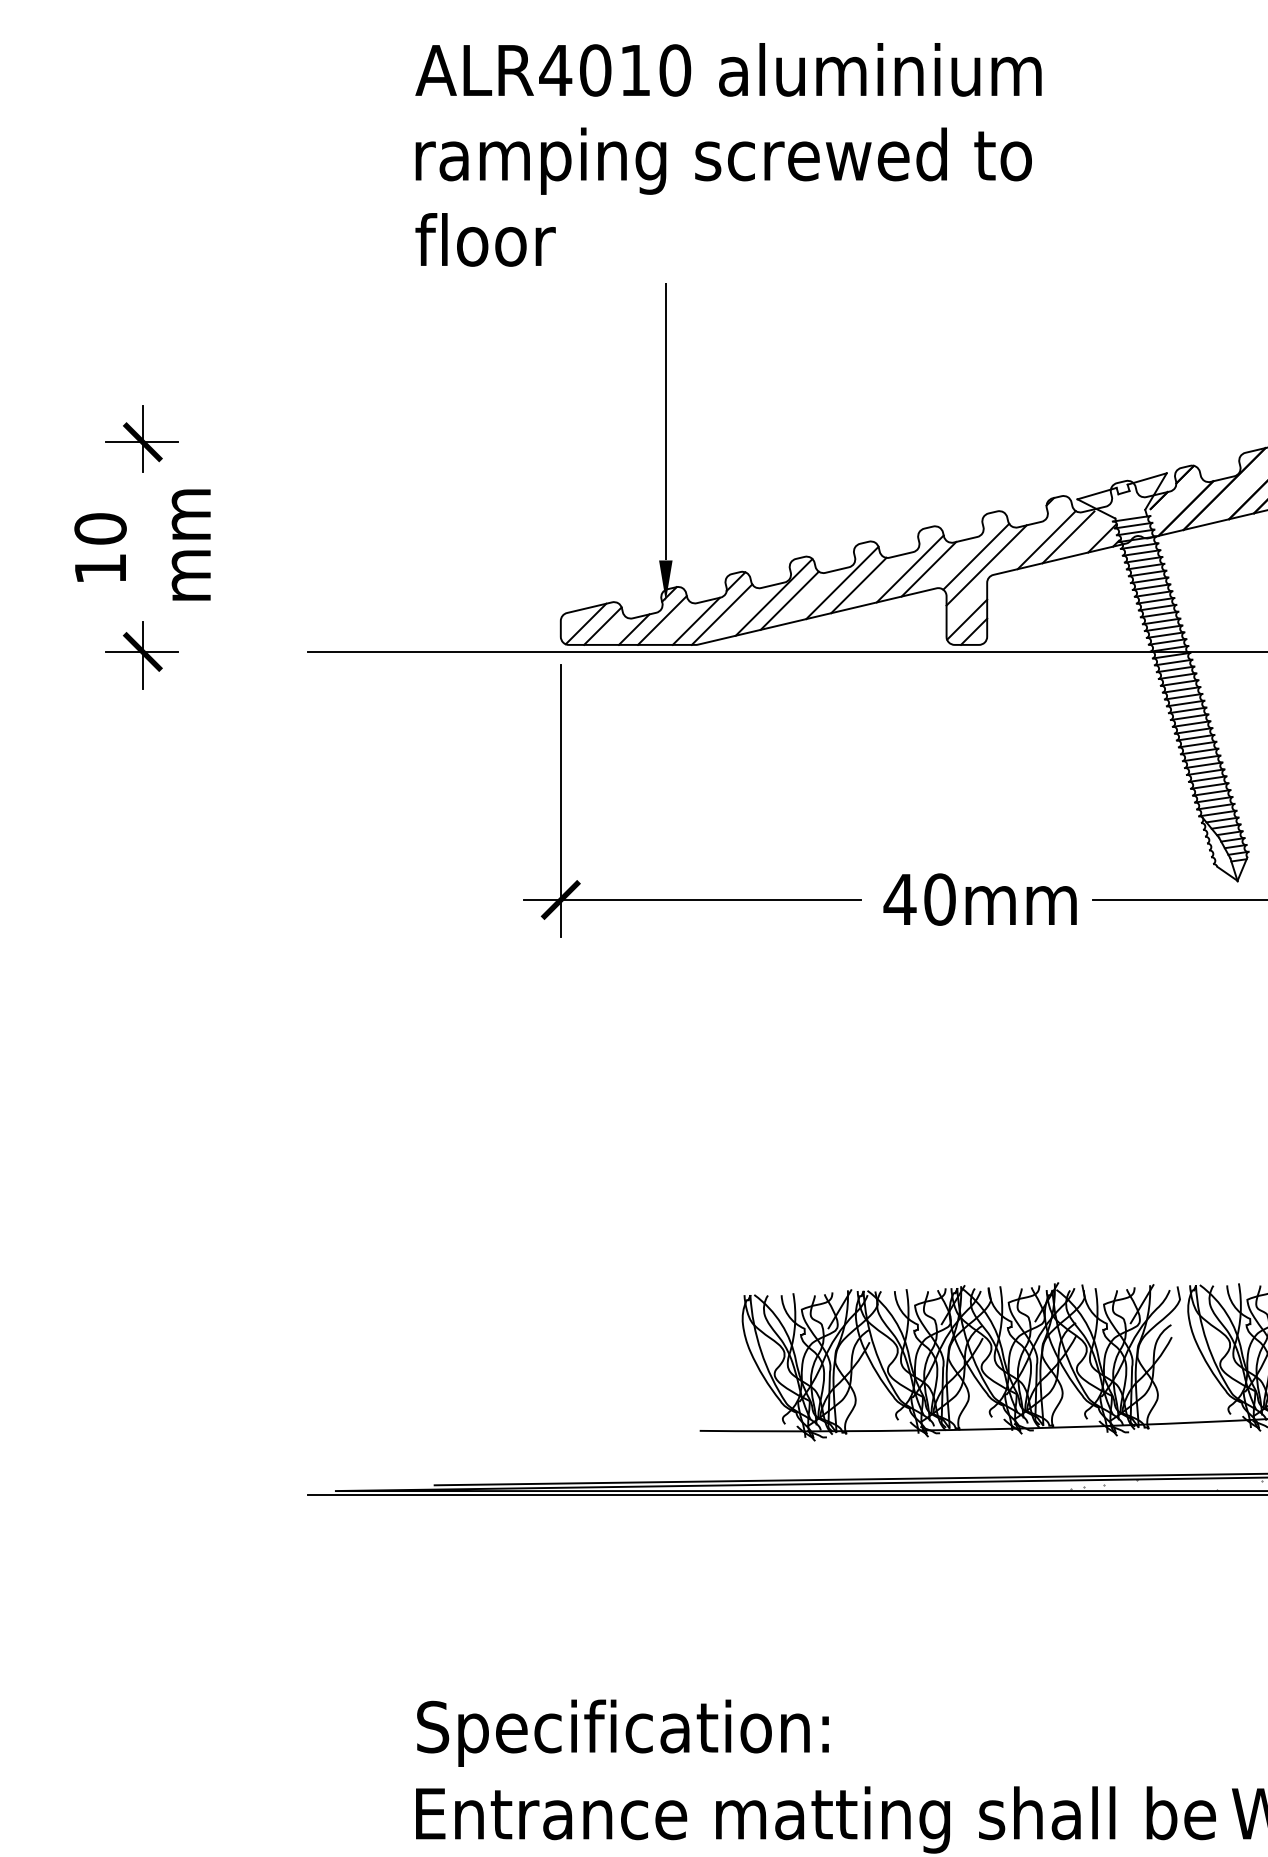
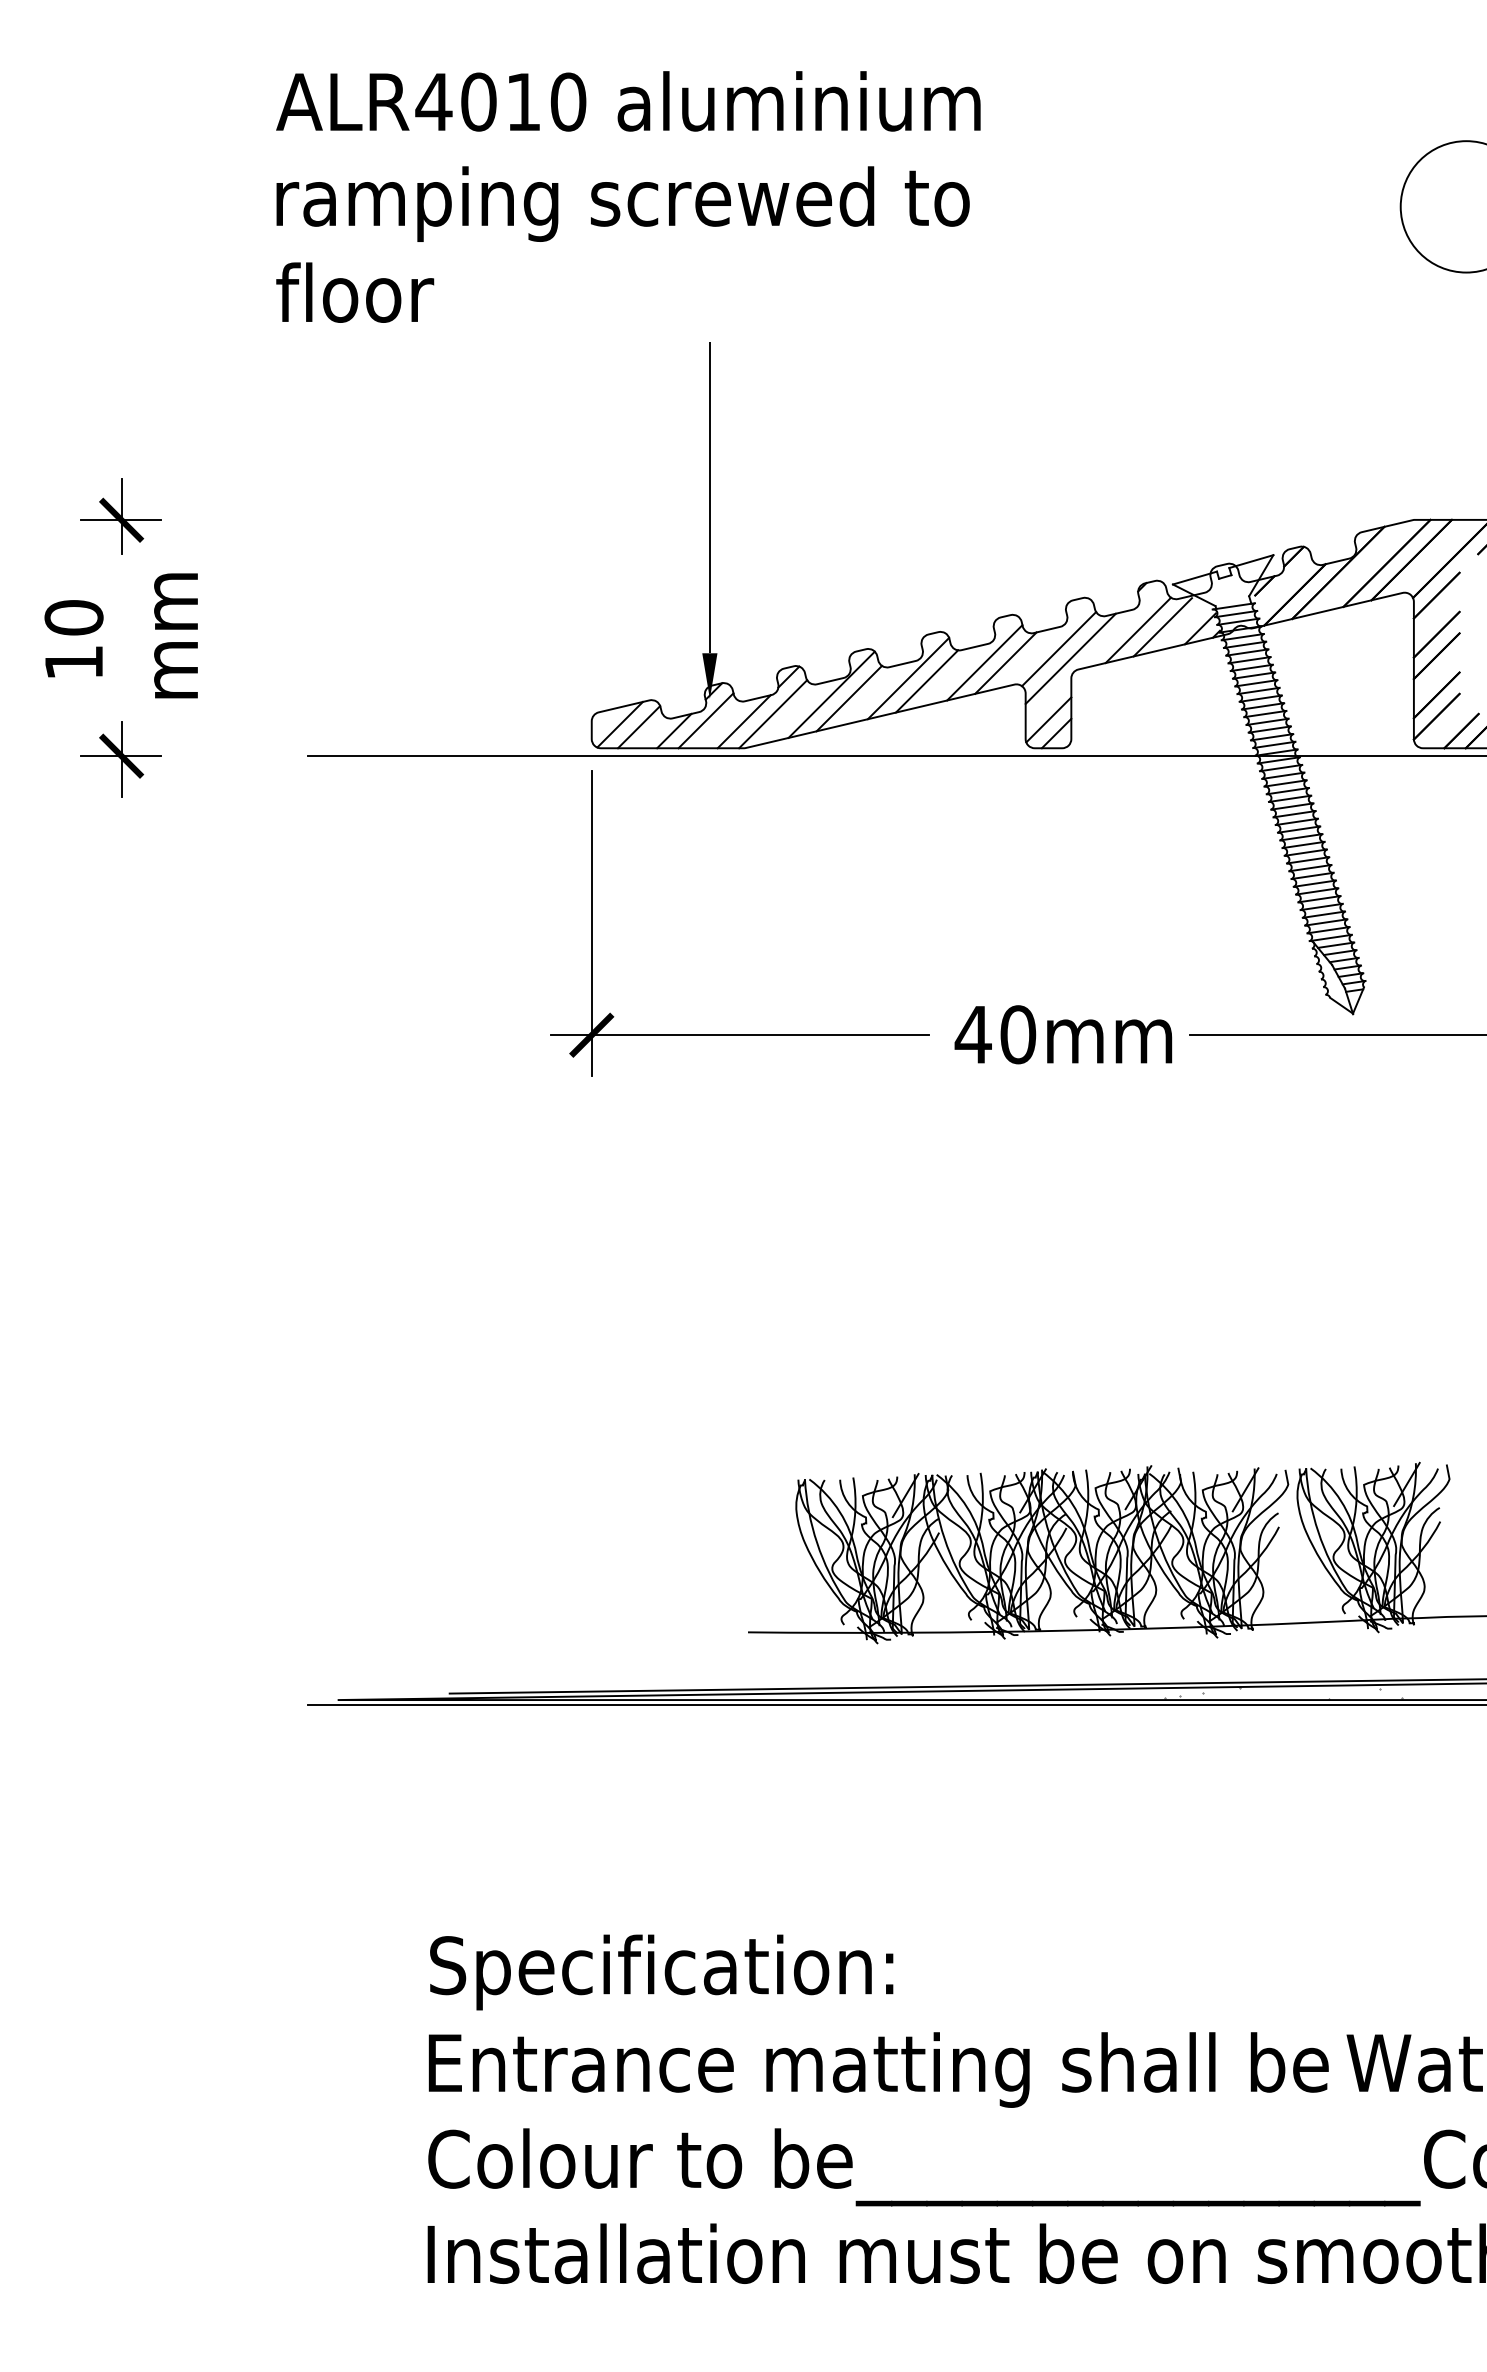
text: (728, 154) -> (628, 196), moved

